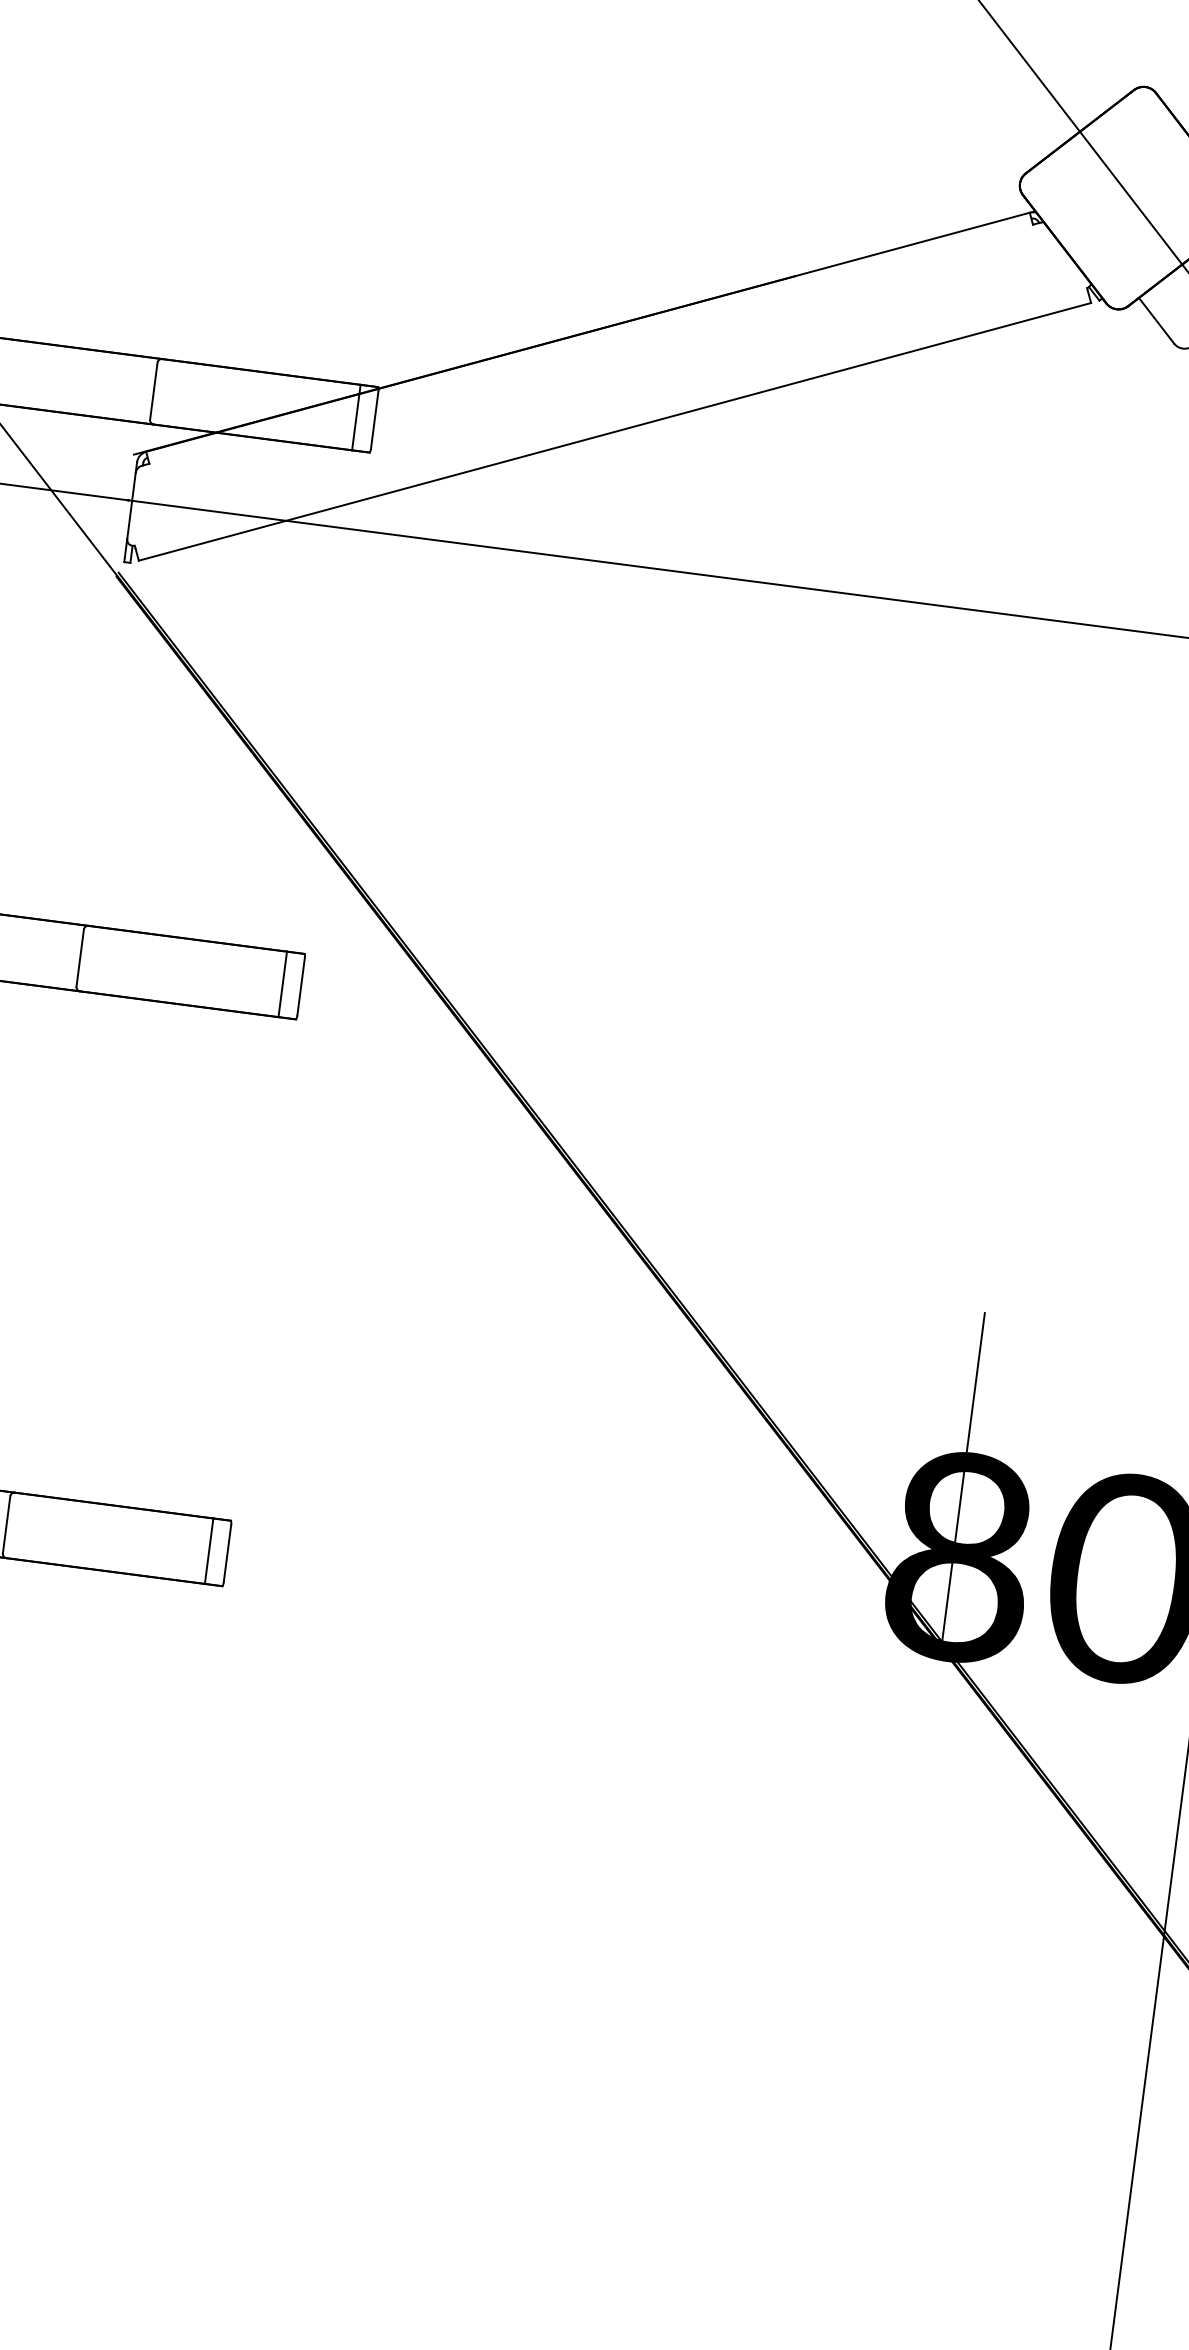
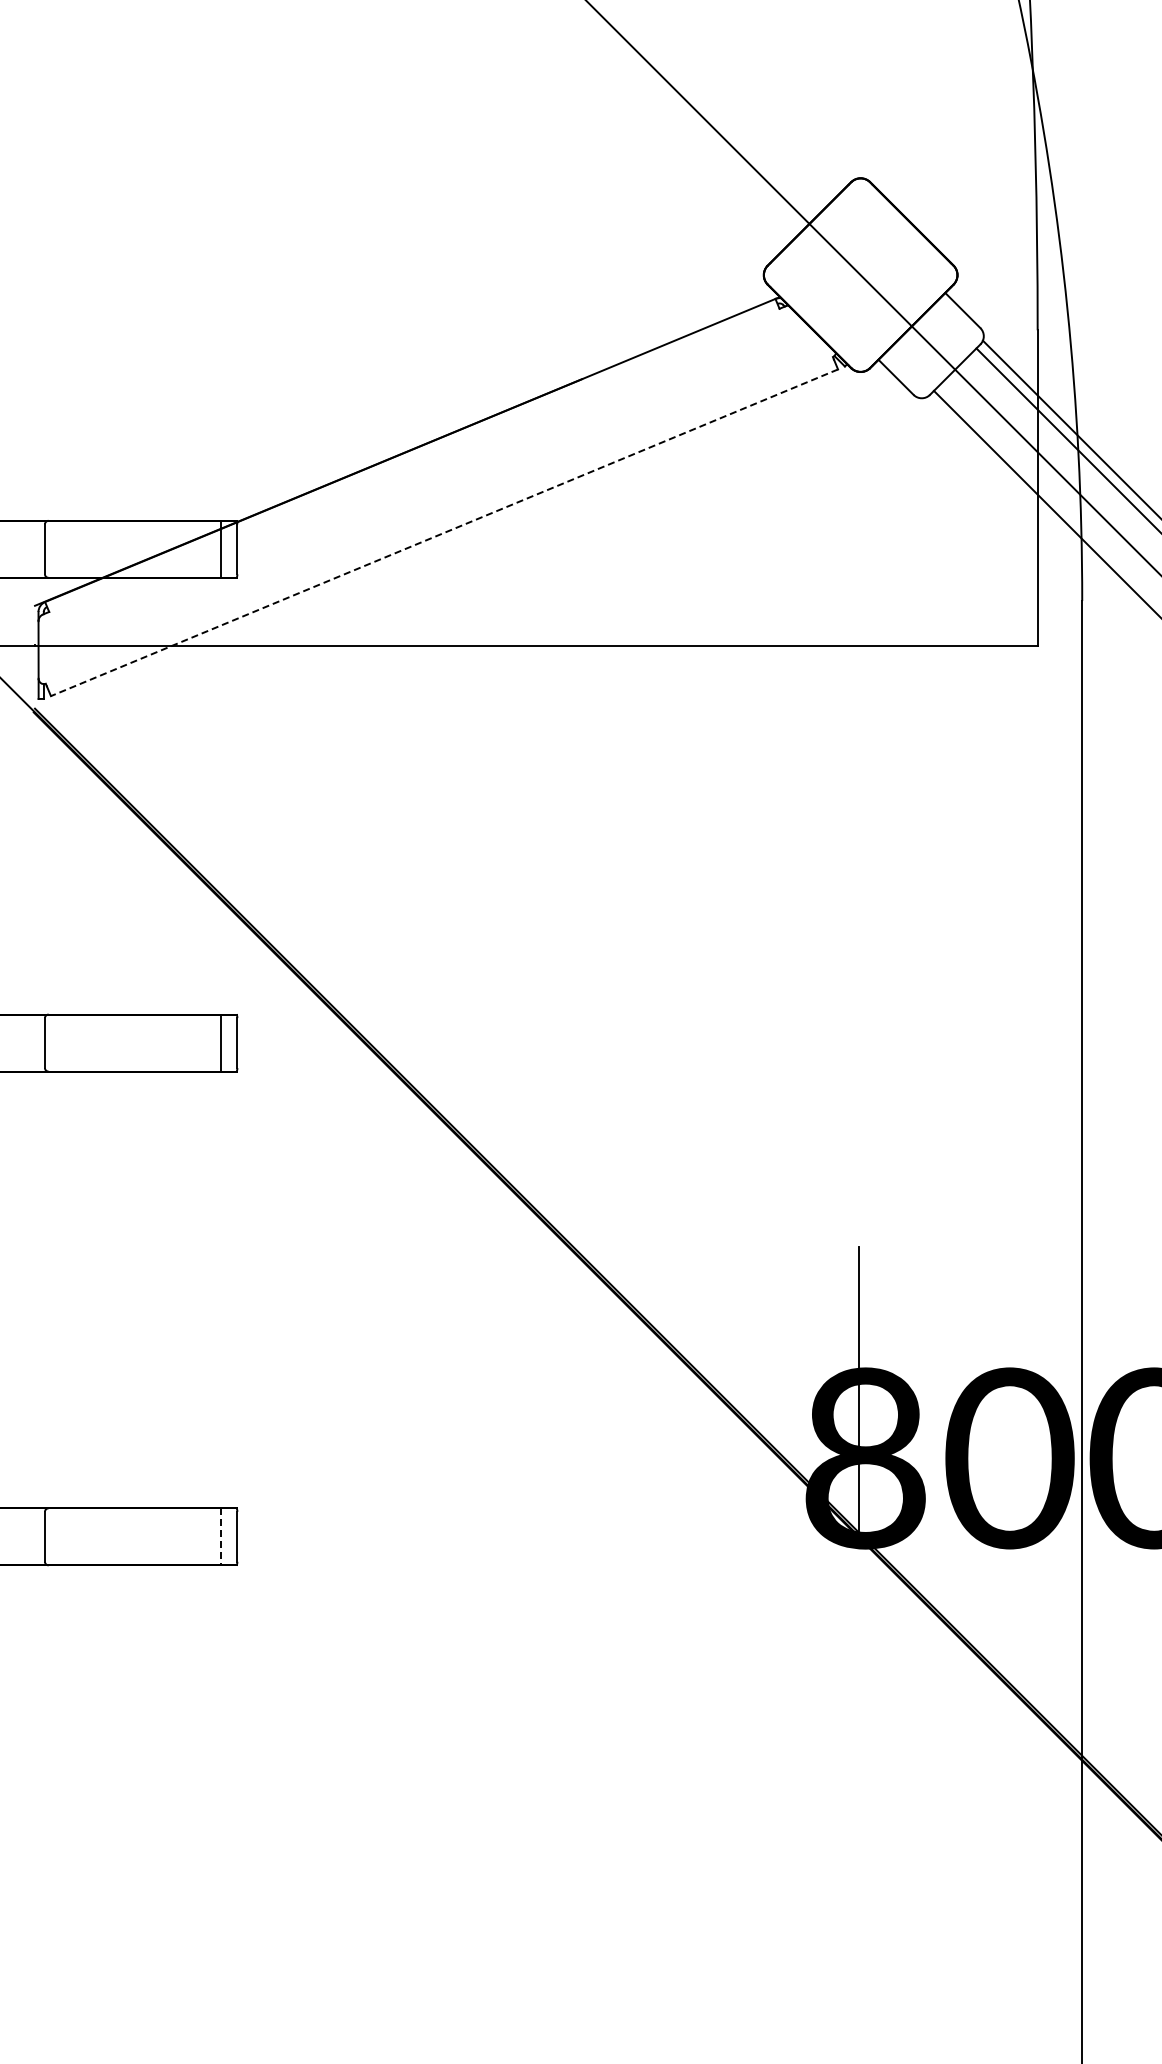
line: (615, 431) -> (444, 532), solid -> dashed
line: (209, 1550) -> (221, 1536), solid -> dashed

